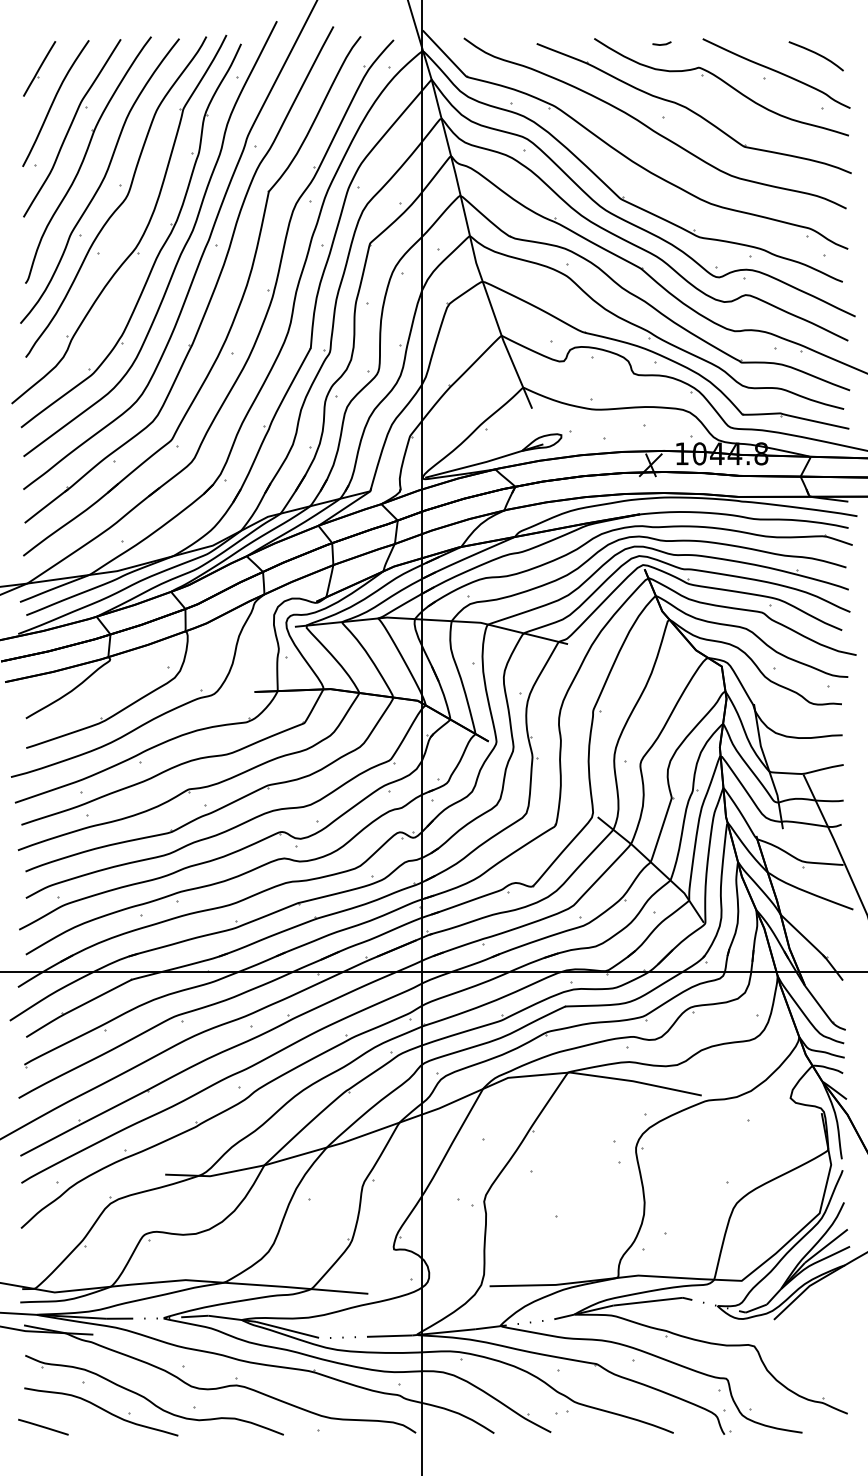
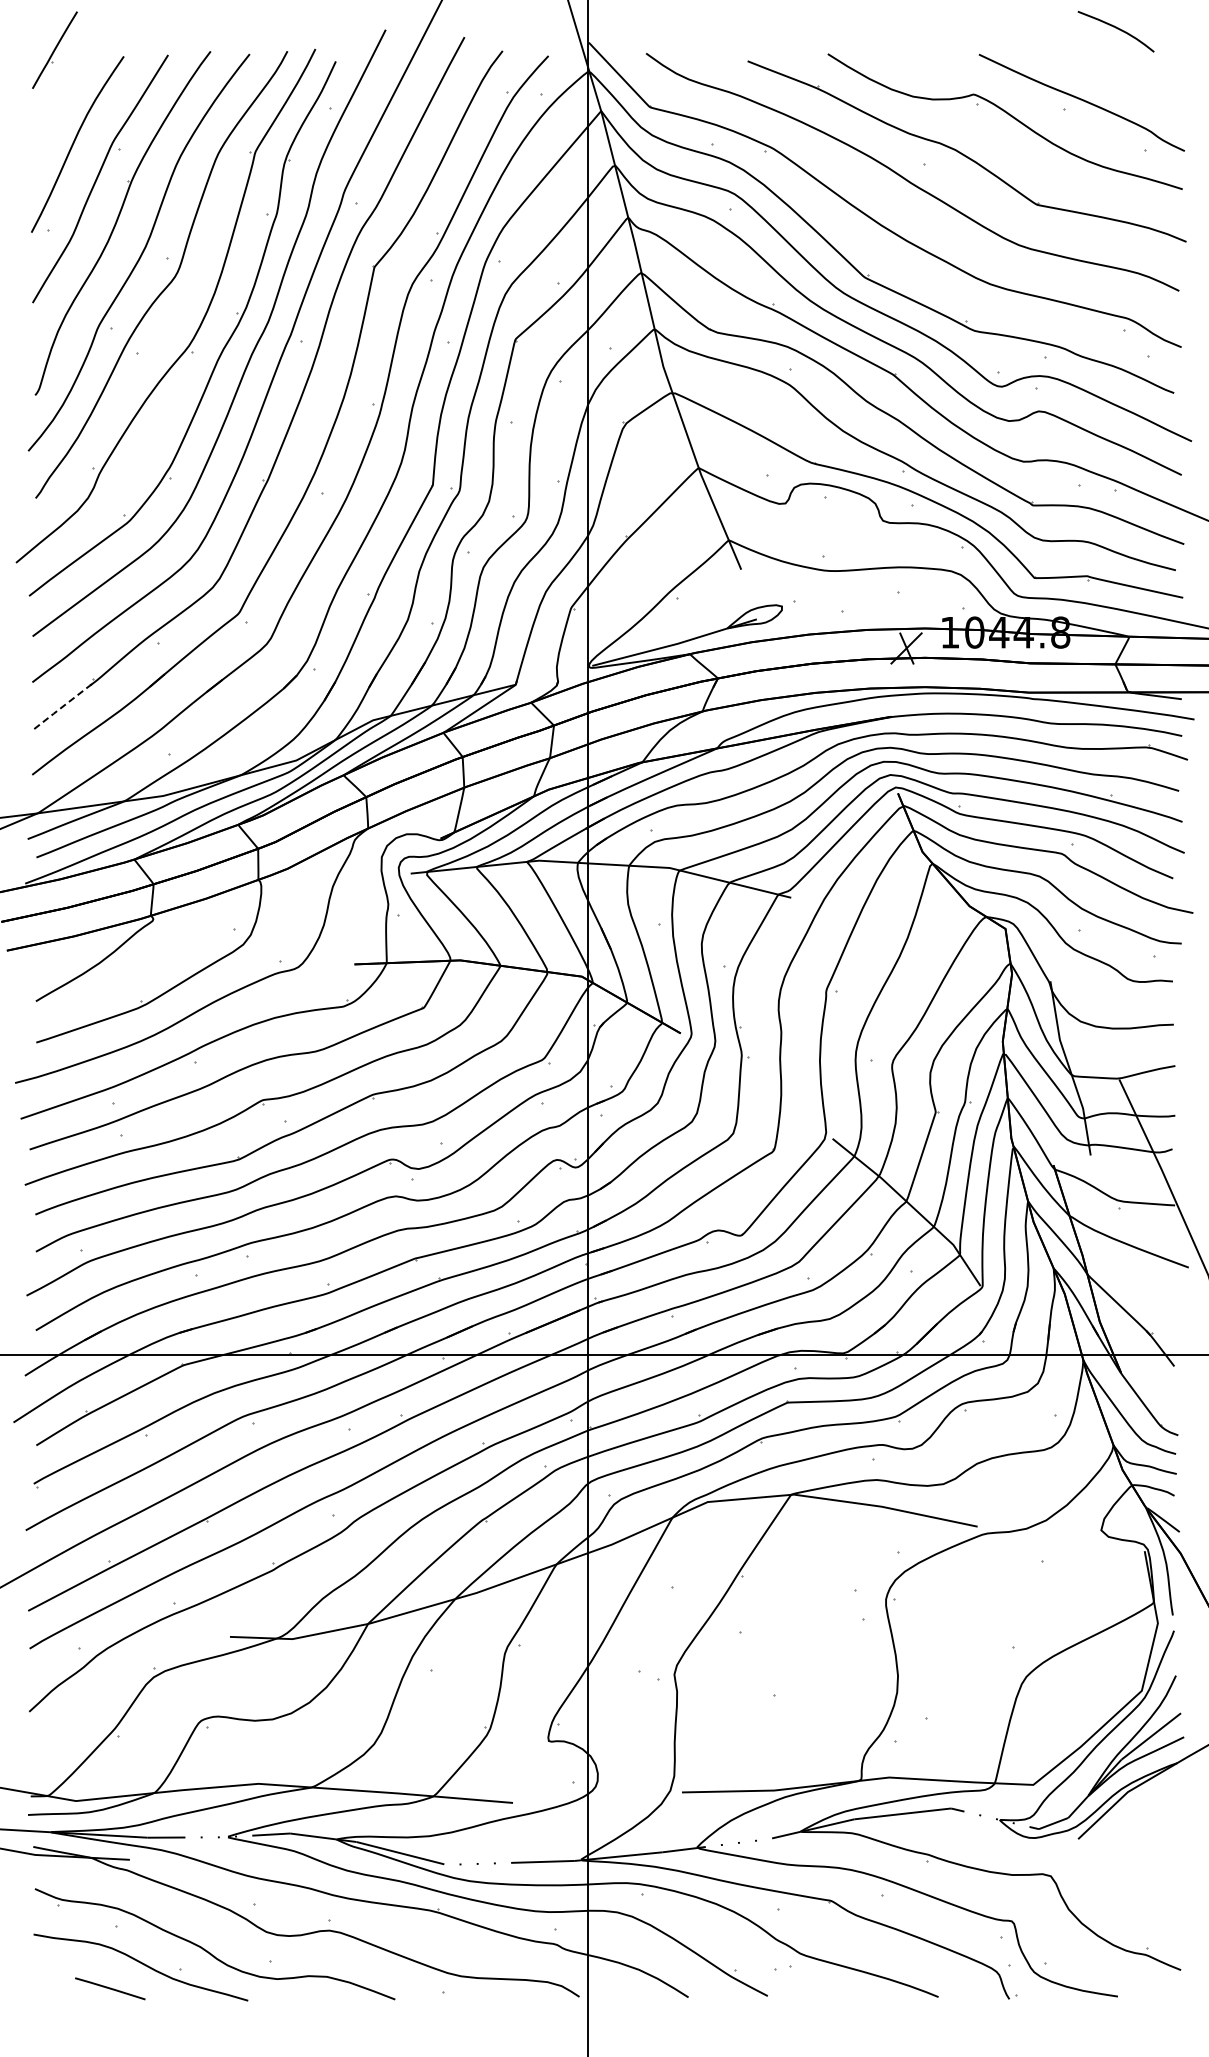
line: (661, 43) -> (921, 61), removed
curve: (817, 54) -> (1117, 29), moved
part: (39, 68) -> (54, 49), moved
line: (46, 506) -> (64, 705), solid -> dashed
line: (43, 1426) -> (110, 1988), moved

